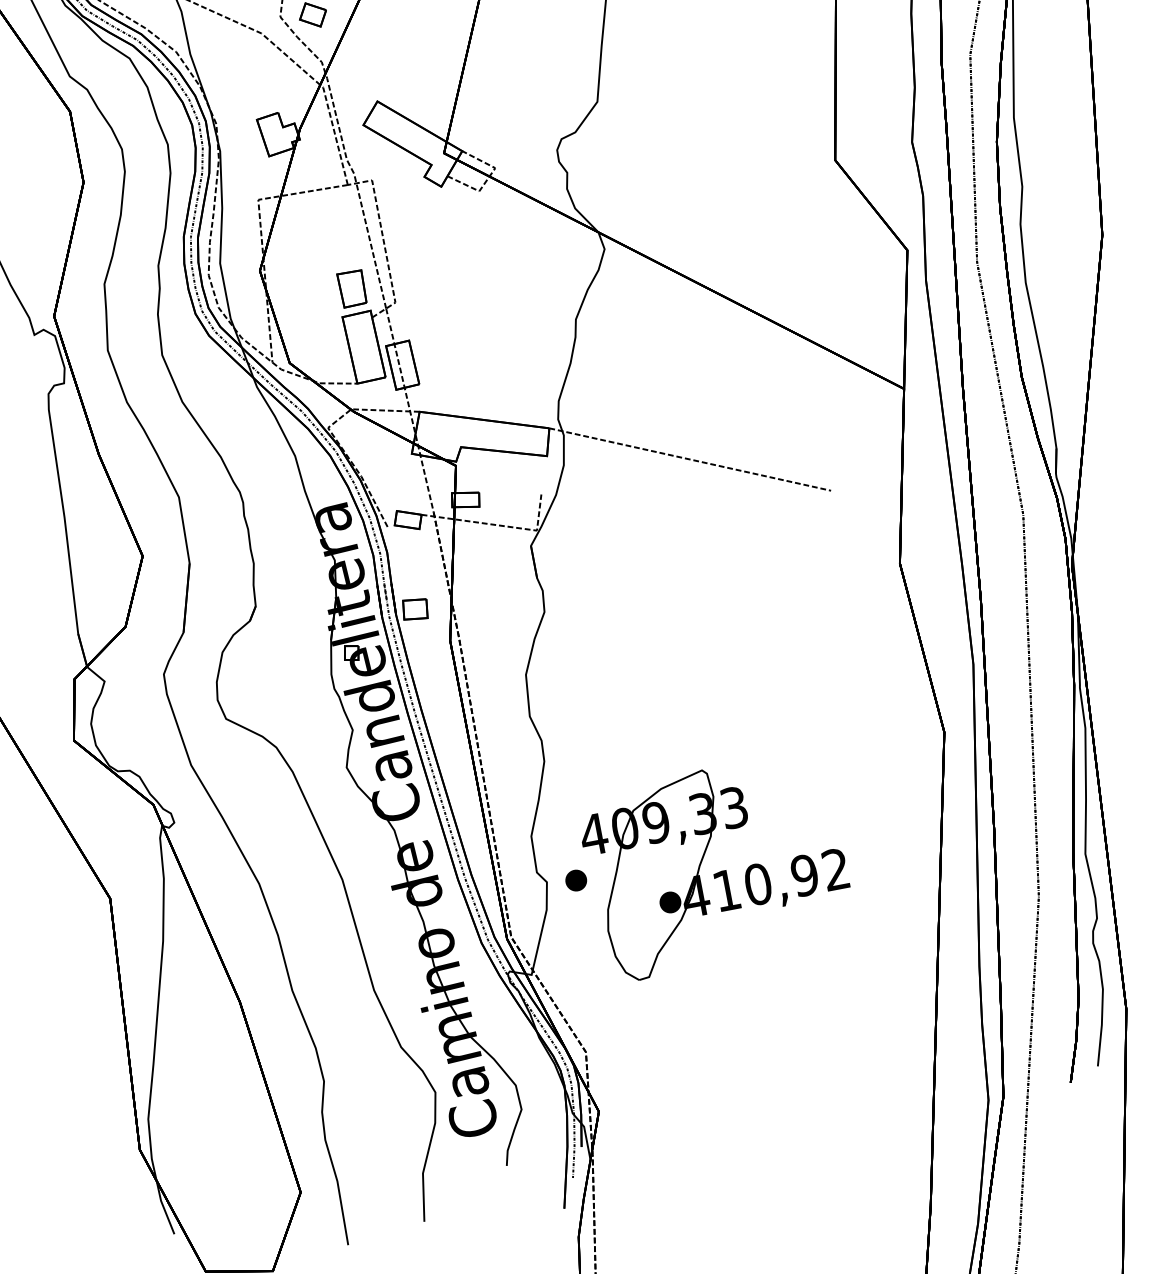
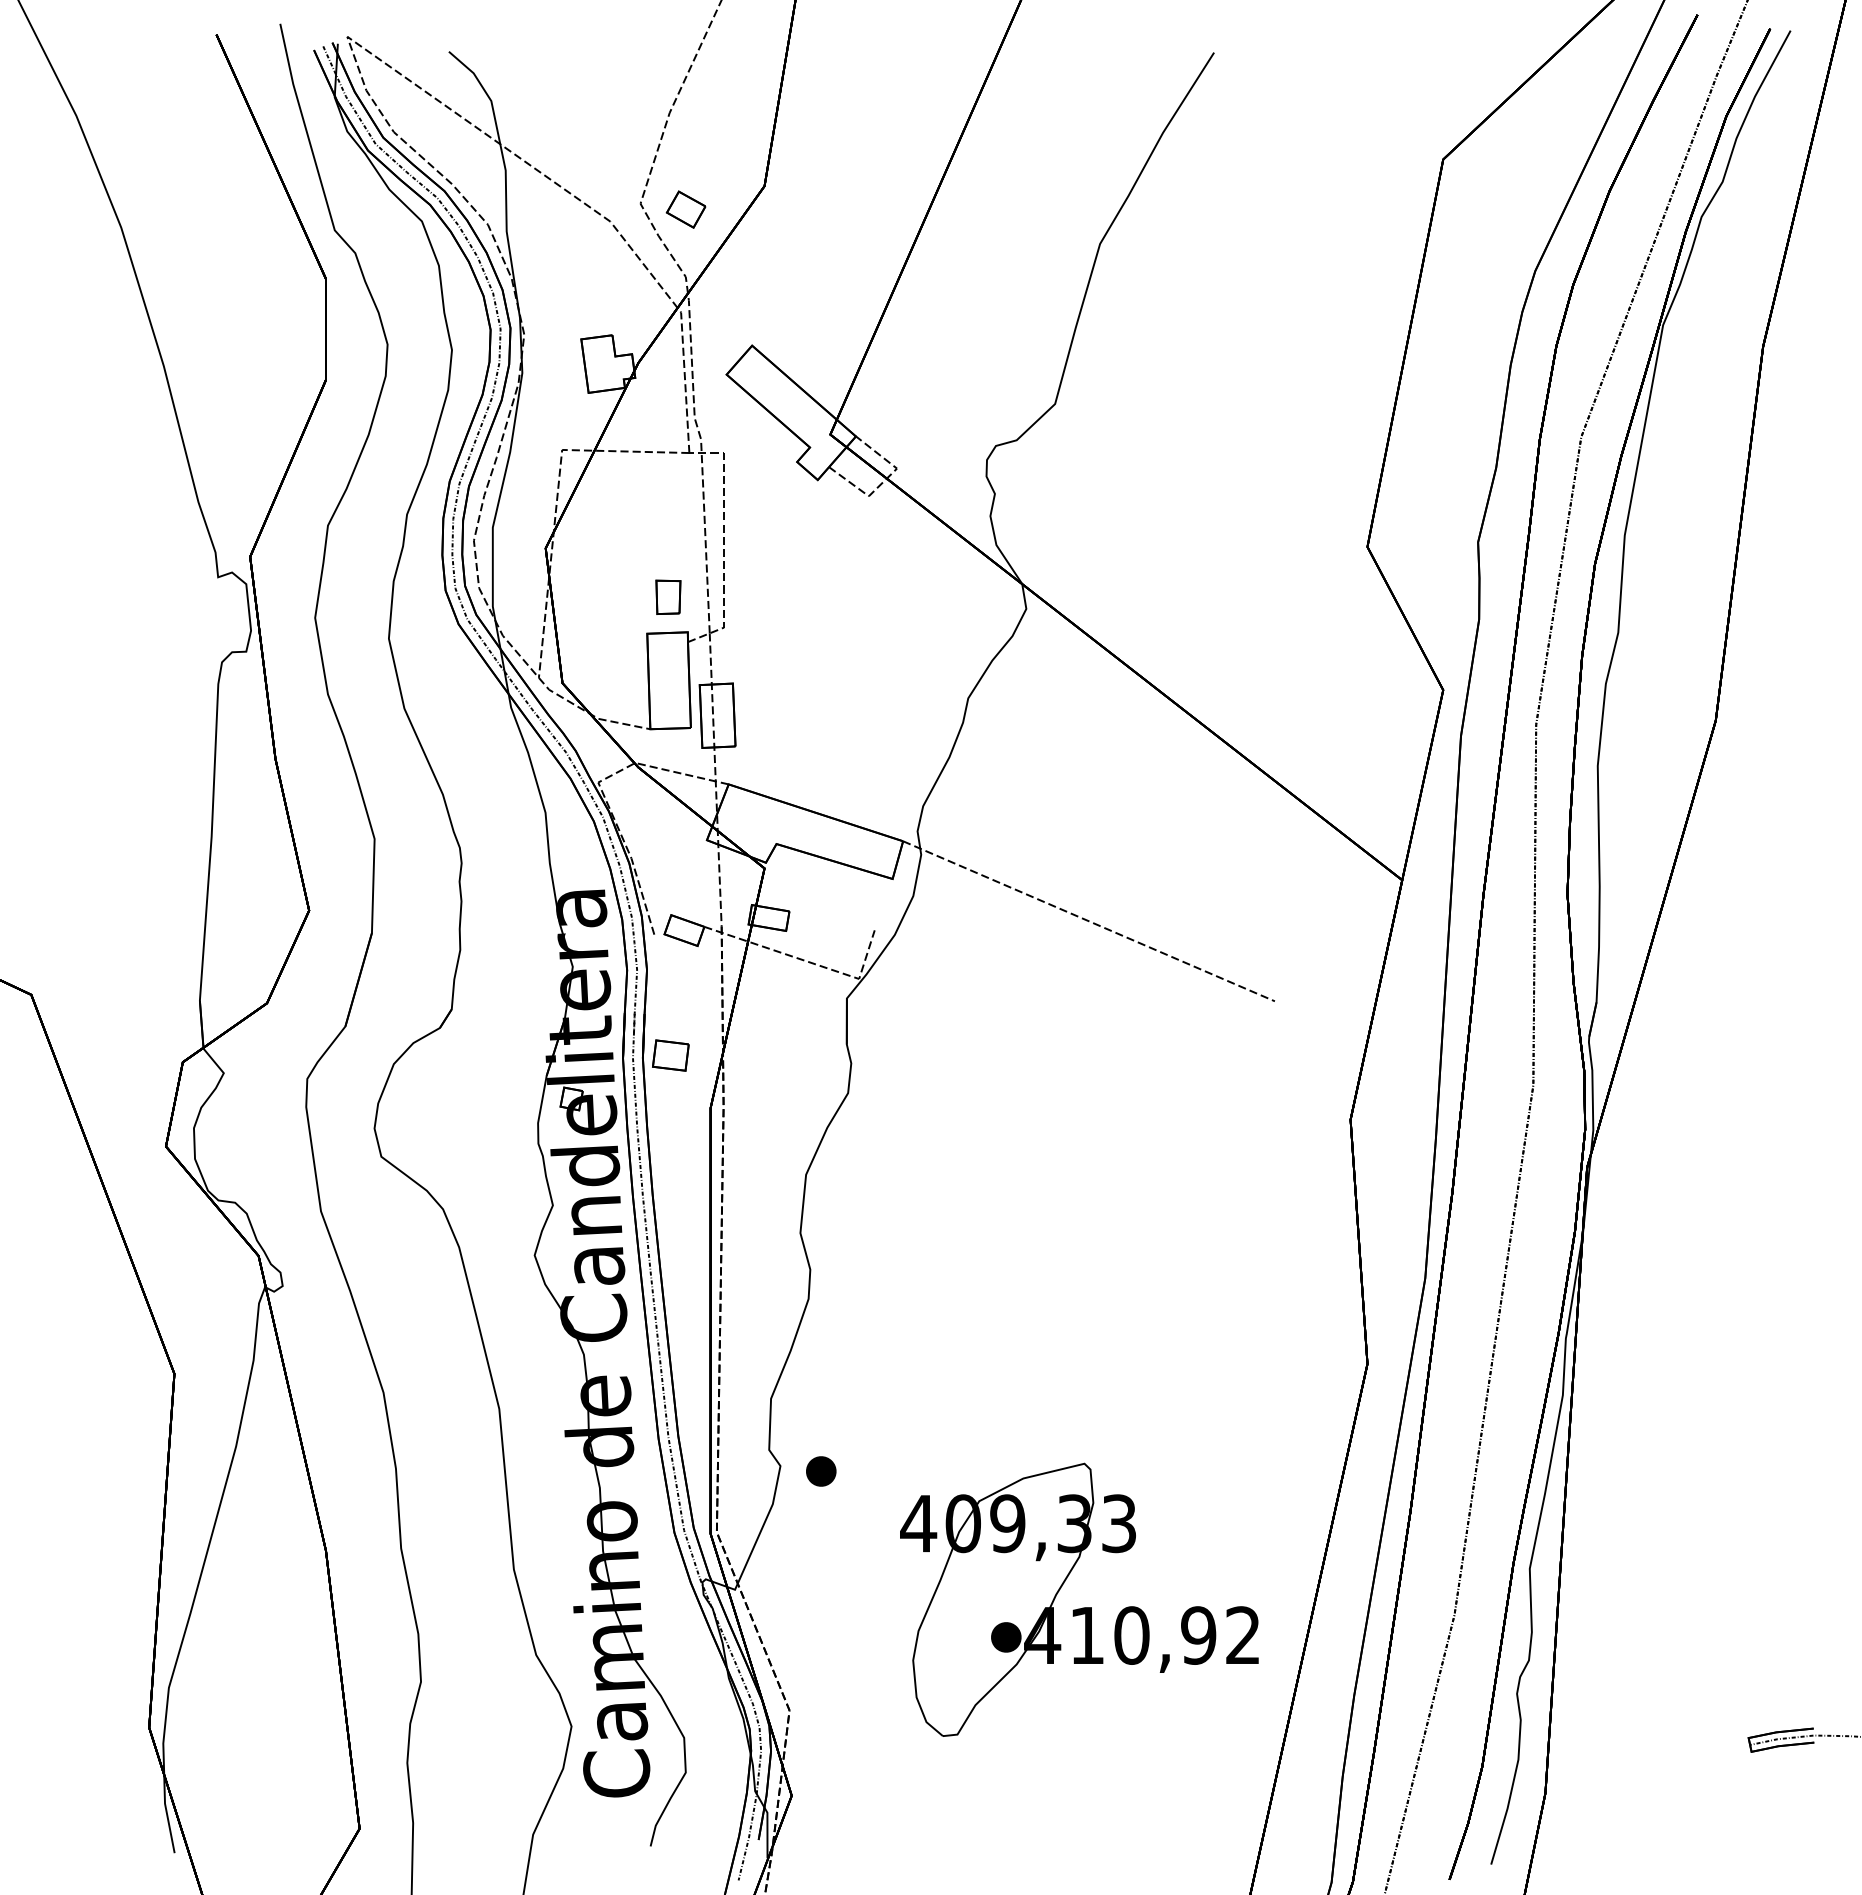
part: (352, 288) -> (668, 597), size x0.7
part: (719, 871) -> (1082, 1607), moved

